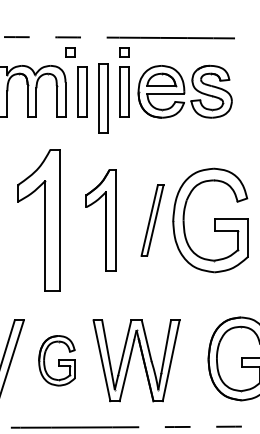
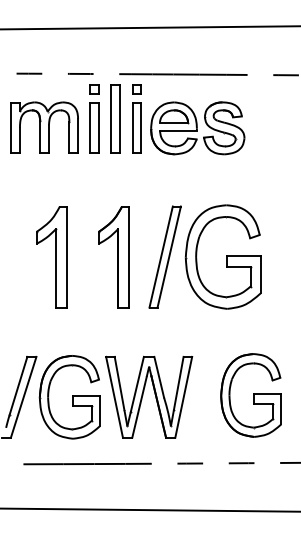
part: (69, 52) -> (94, 89), moved
part: (102, 97) -> (115, 118), moved
part: (151, 219) -> (164, 256), size x1.43
part: (38, 220) -> (51, 257), size x0.71
part: (56, 360) -> (69, 397), size x1.67

